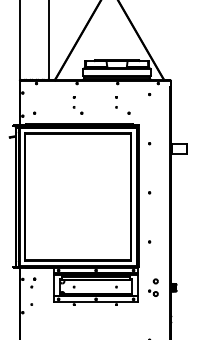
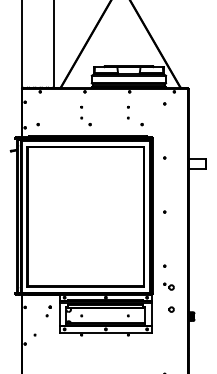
part: (33, 283) -> (48, 311), moved
part: (153, 293) -> (168, 286), moved

